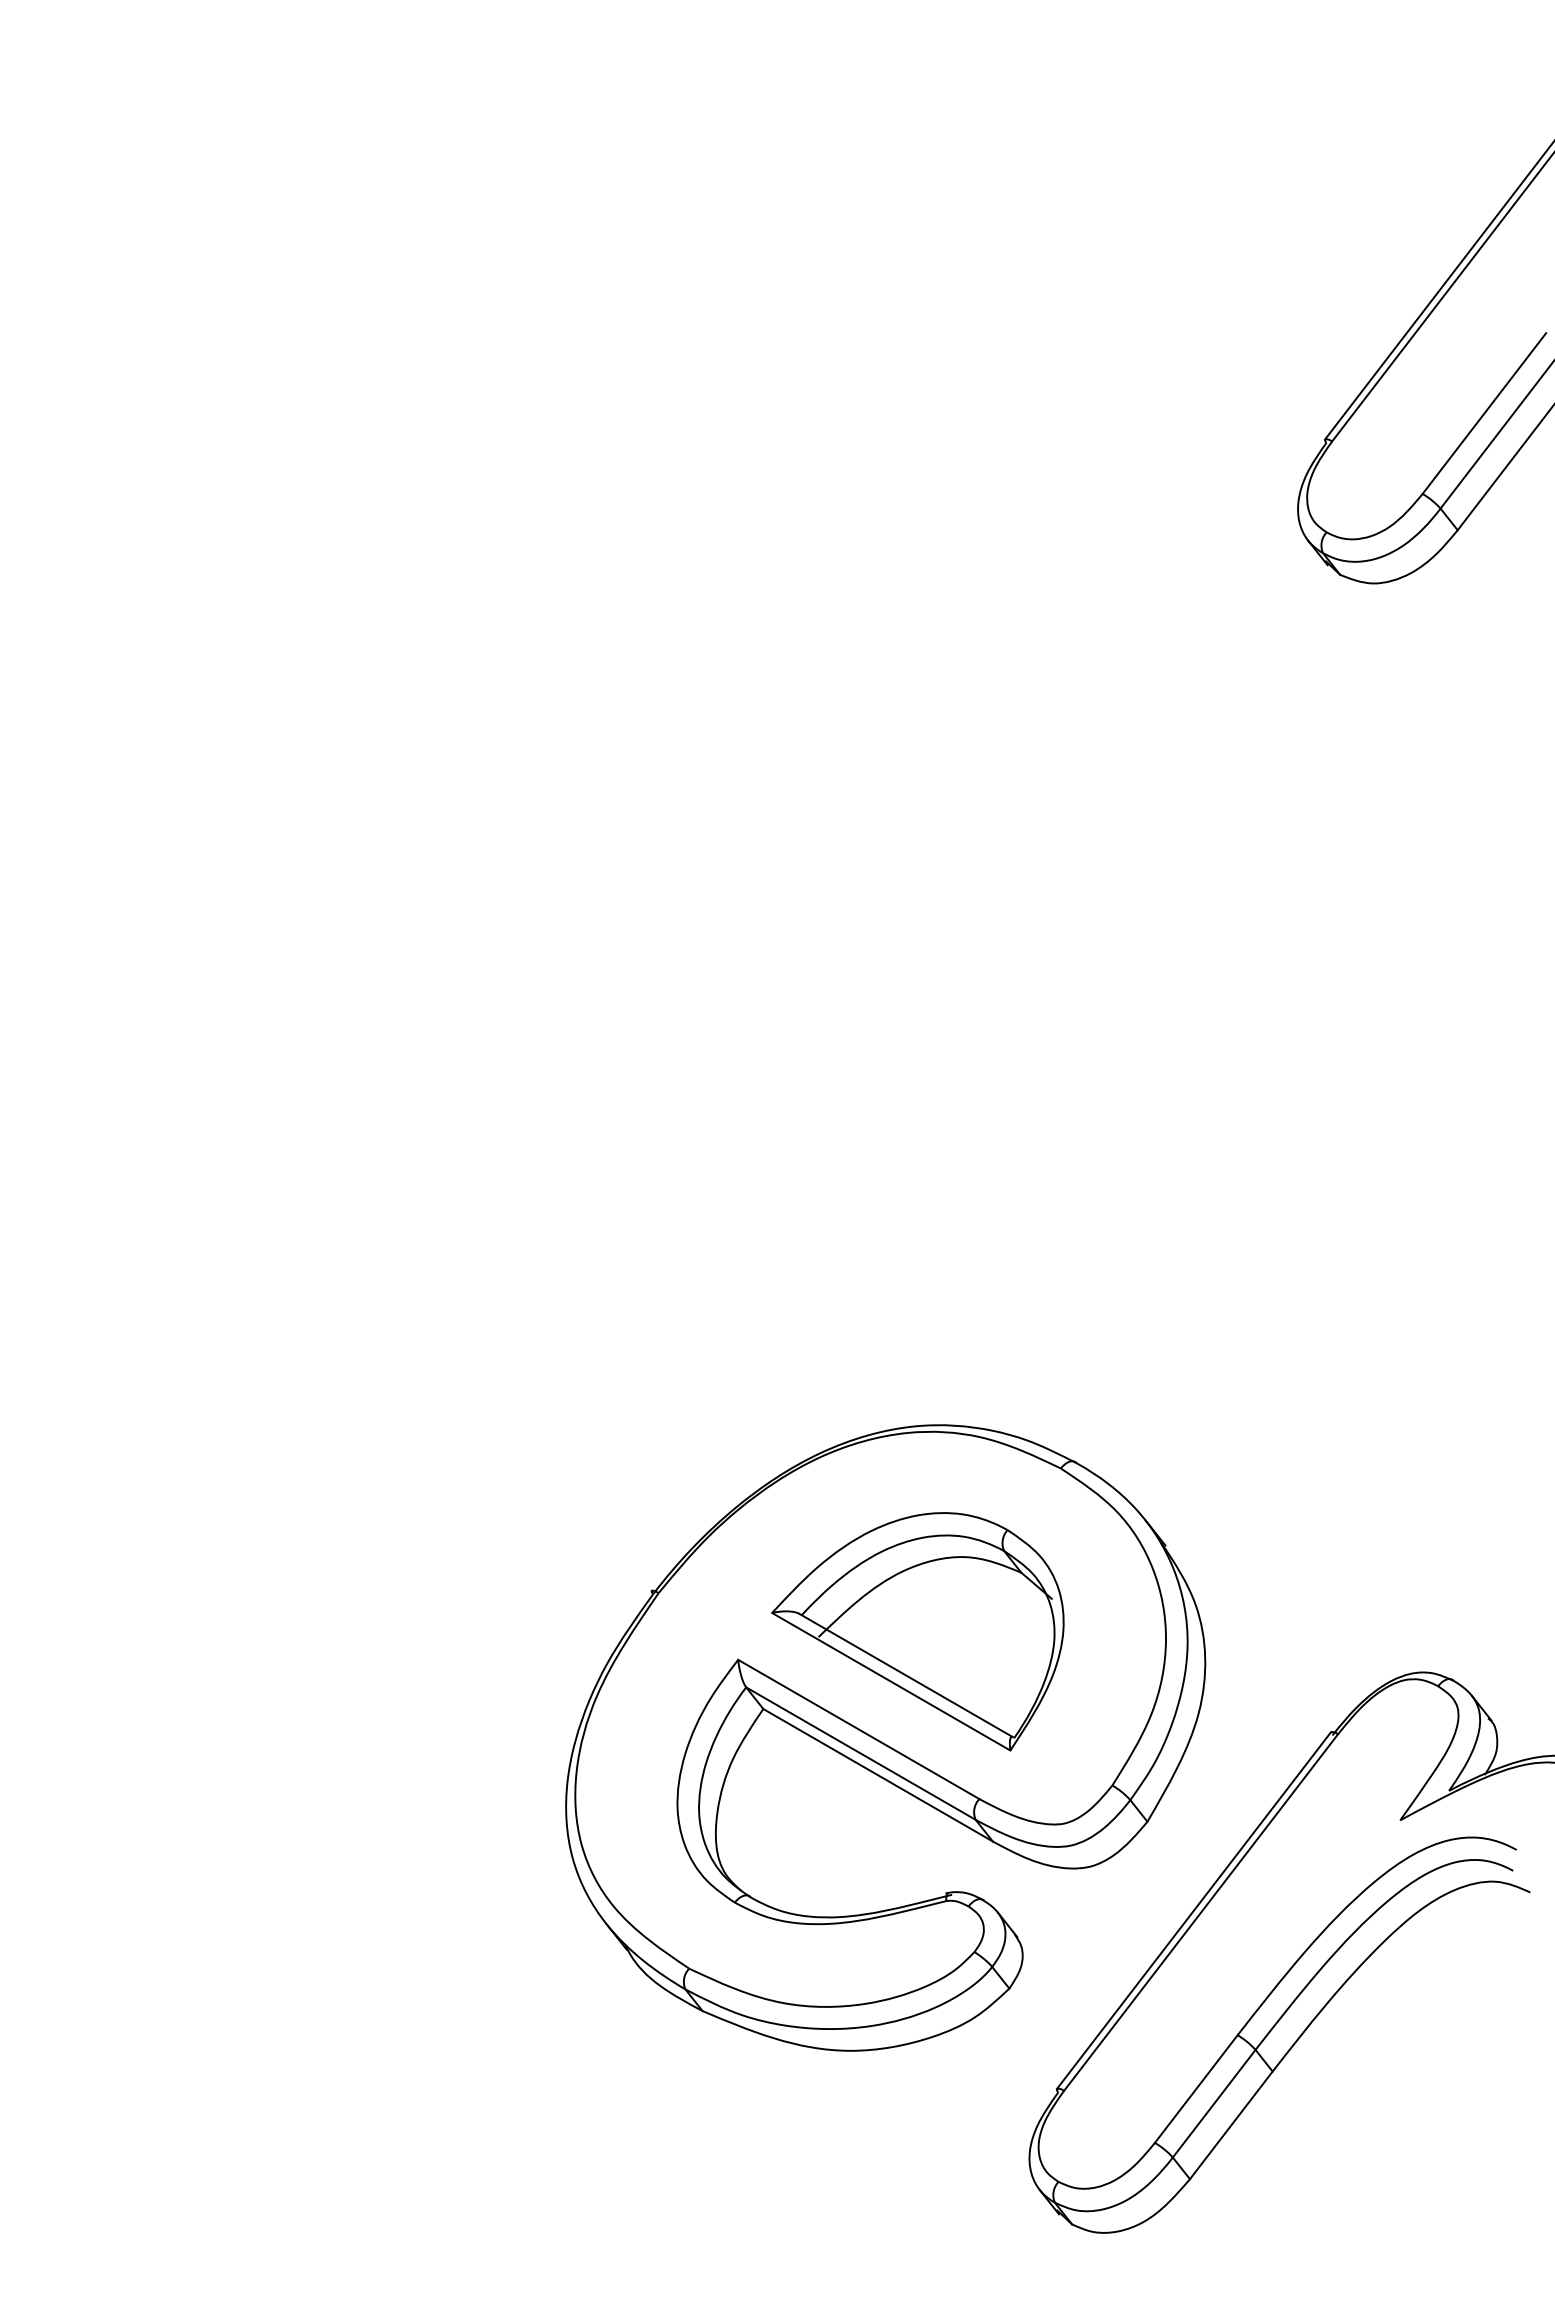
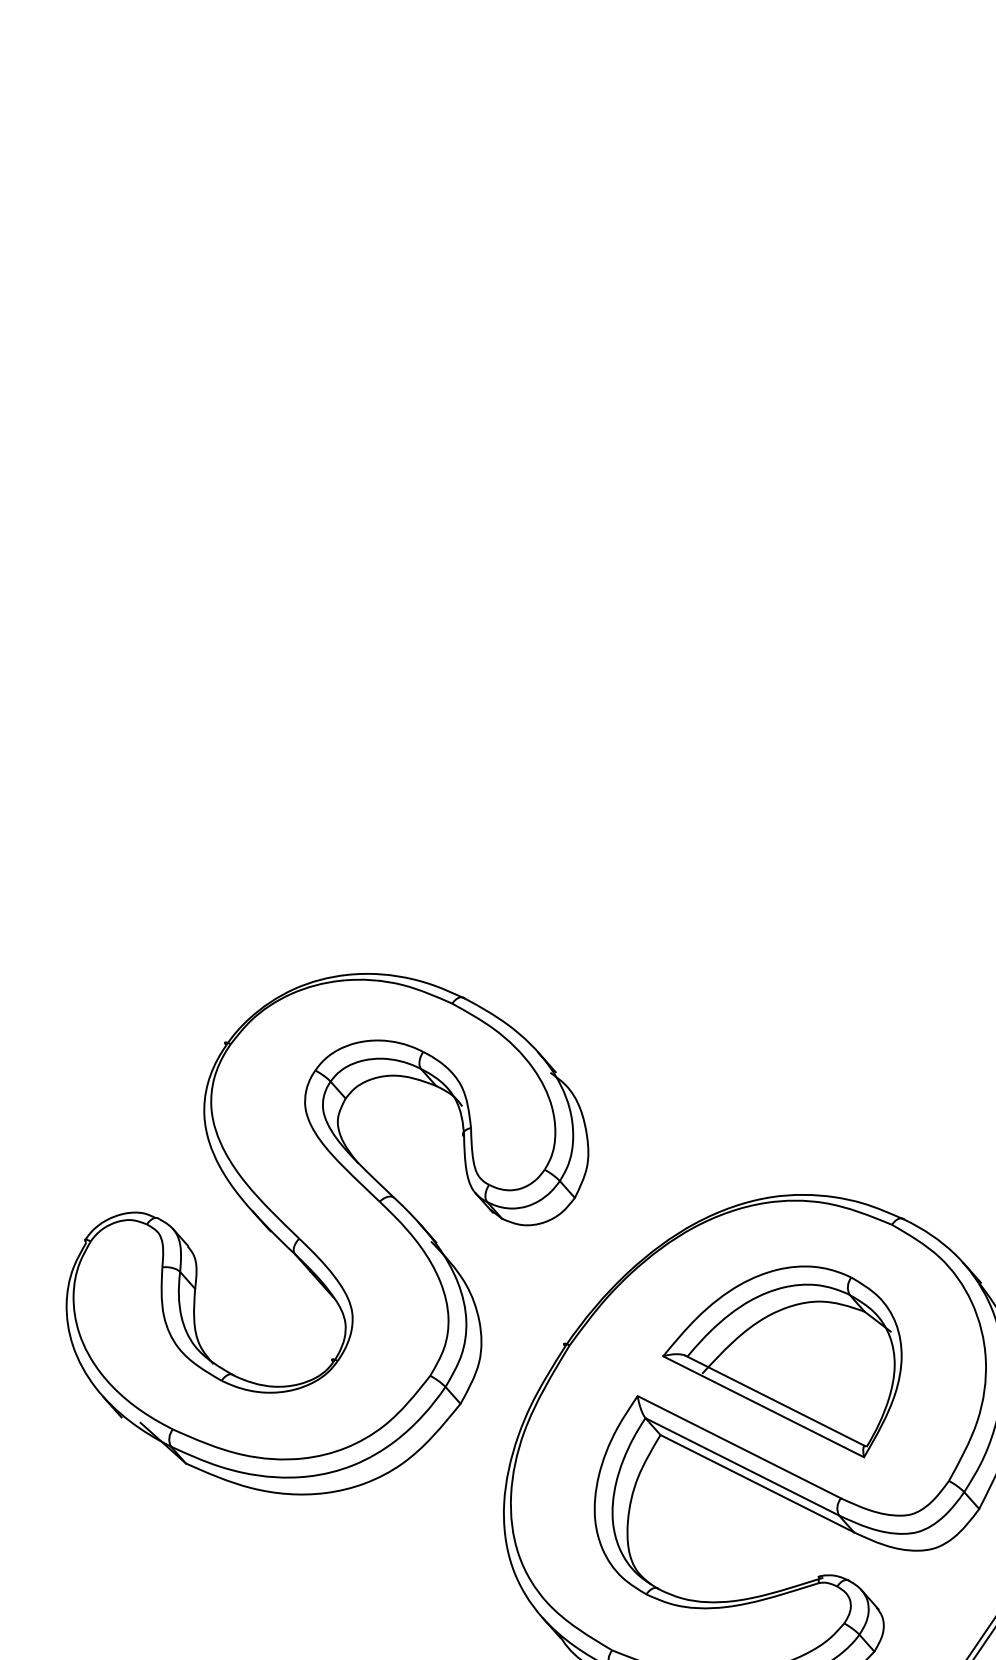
part: (370, 1440) -> (327, 1234), added

